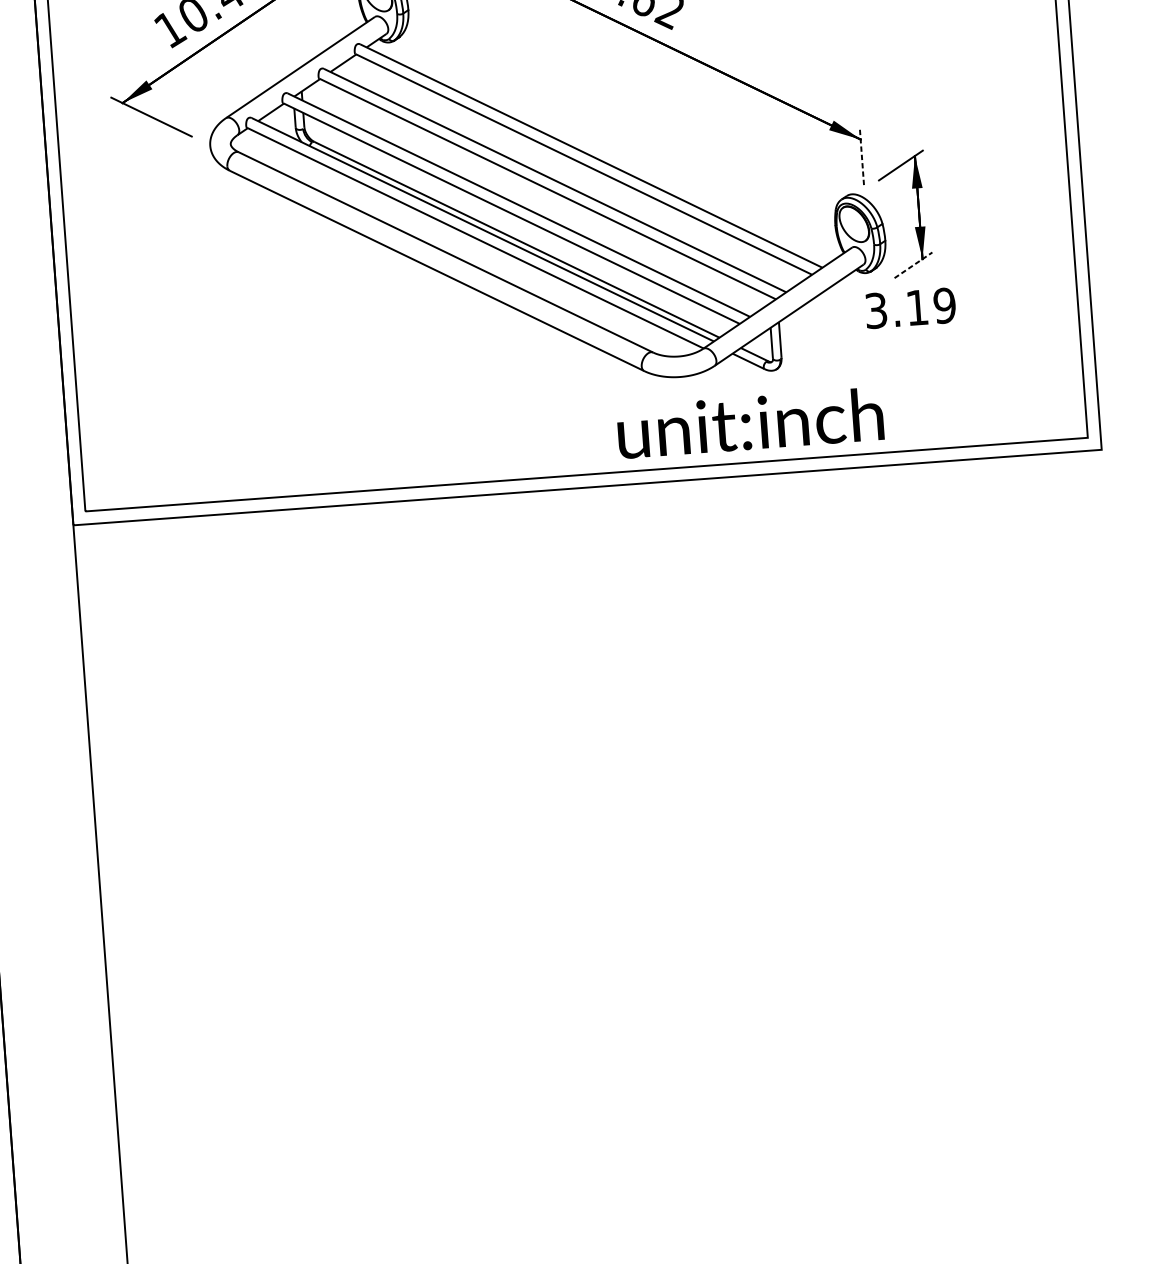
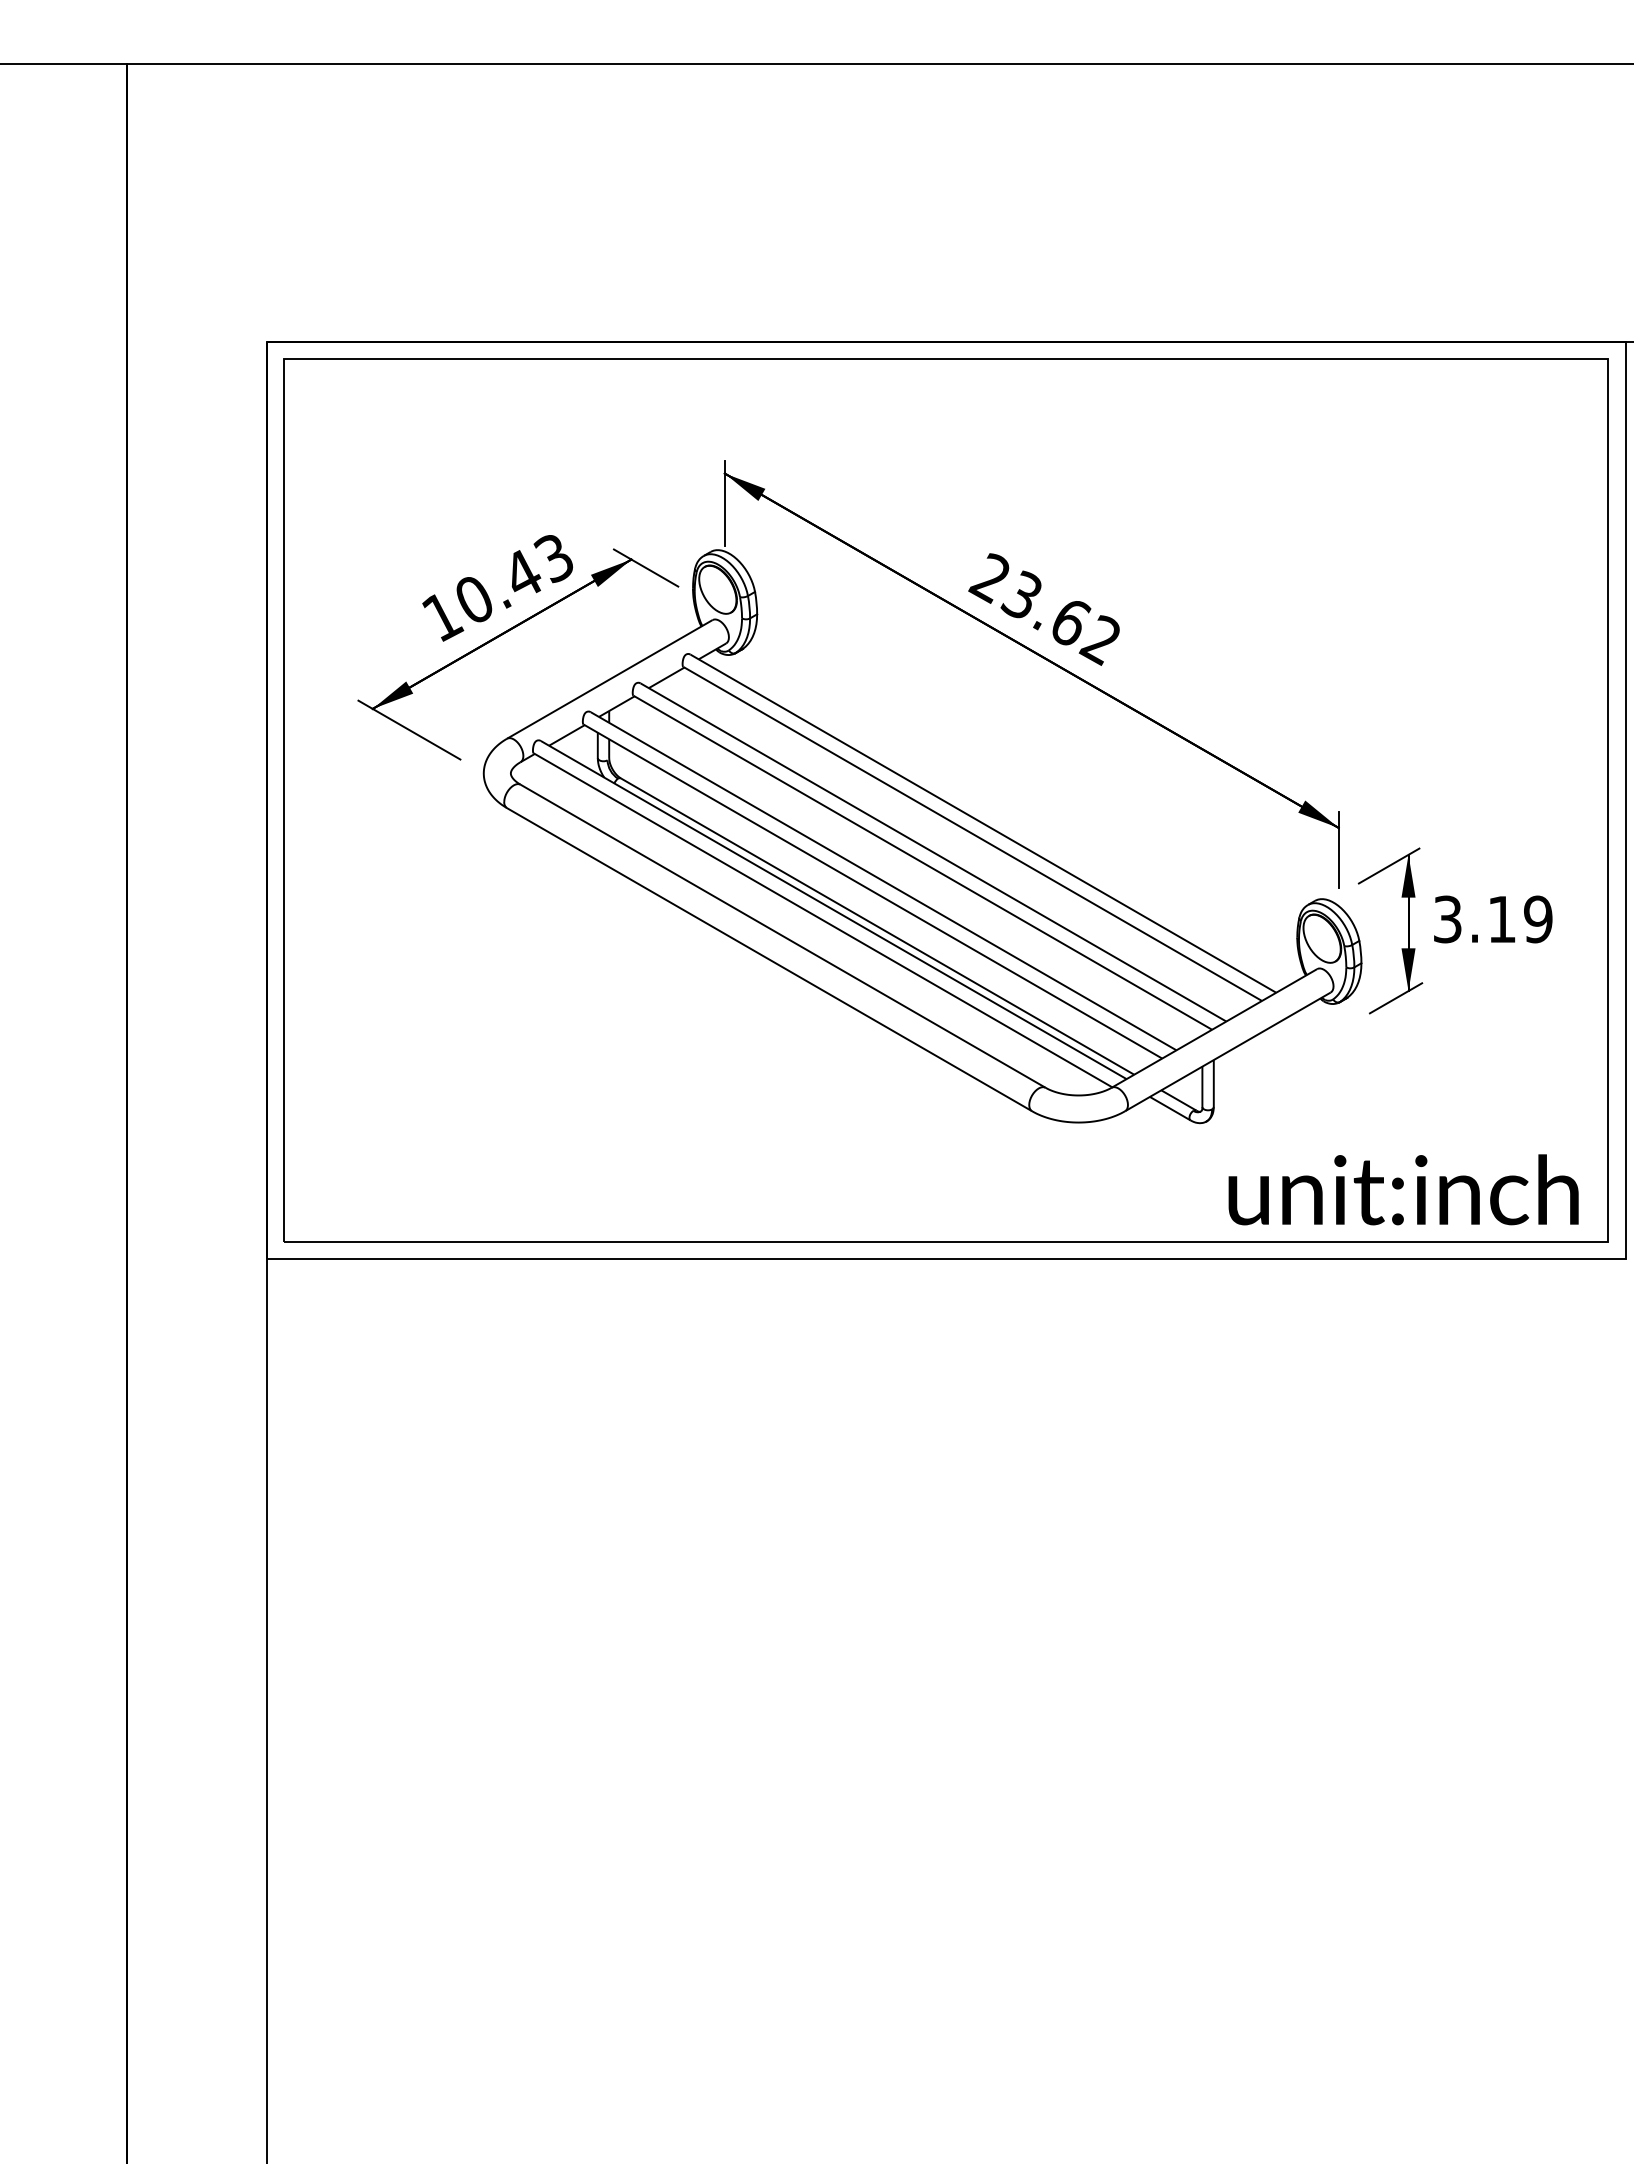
line: (861, 155) -> (1338, 849), dashed -> solid
line: (913, 265) -> (1396, 998), dashed -> solid
text: (910, 308) -> (1493, 919), moved
text: (750, 422) -> (1403, 1189), moved

